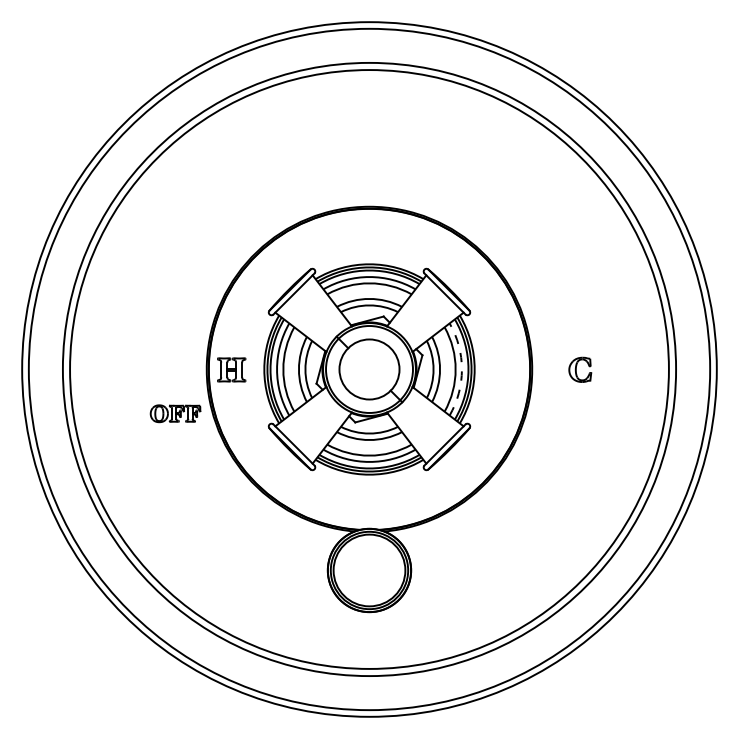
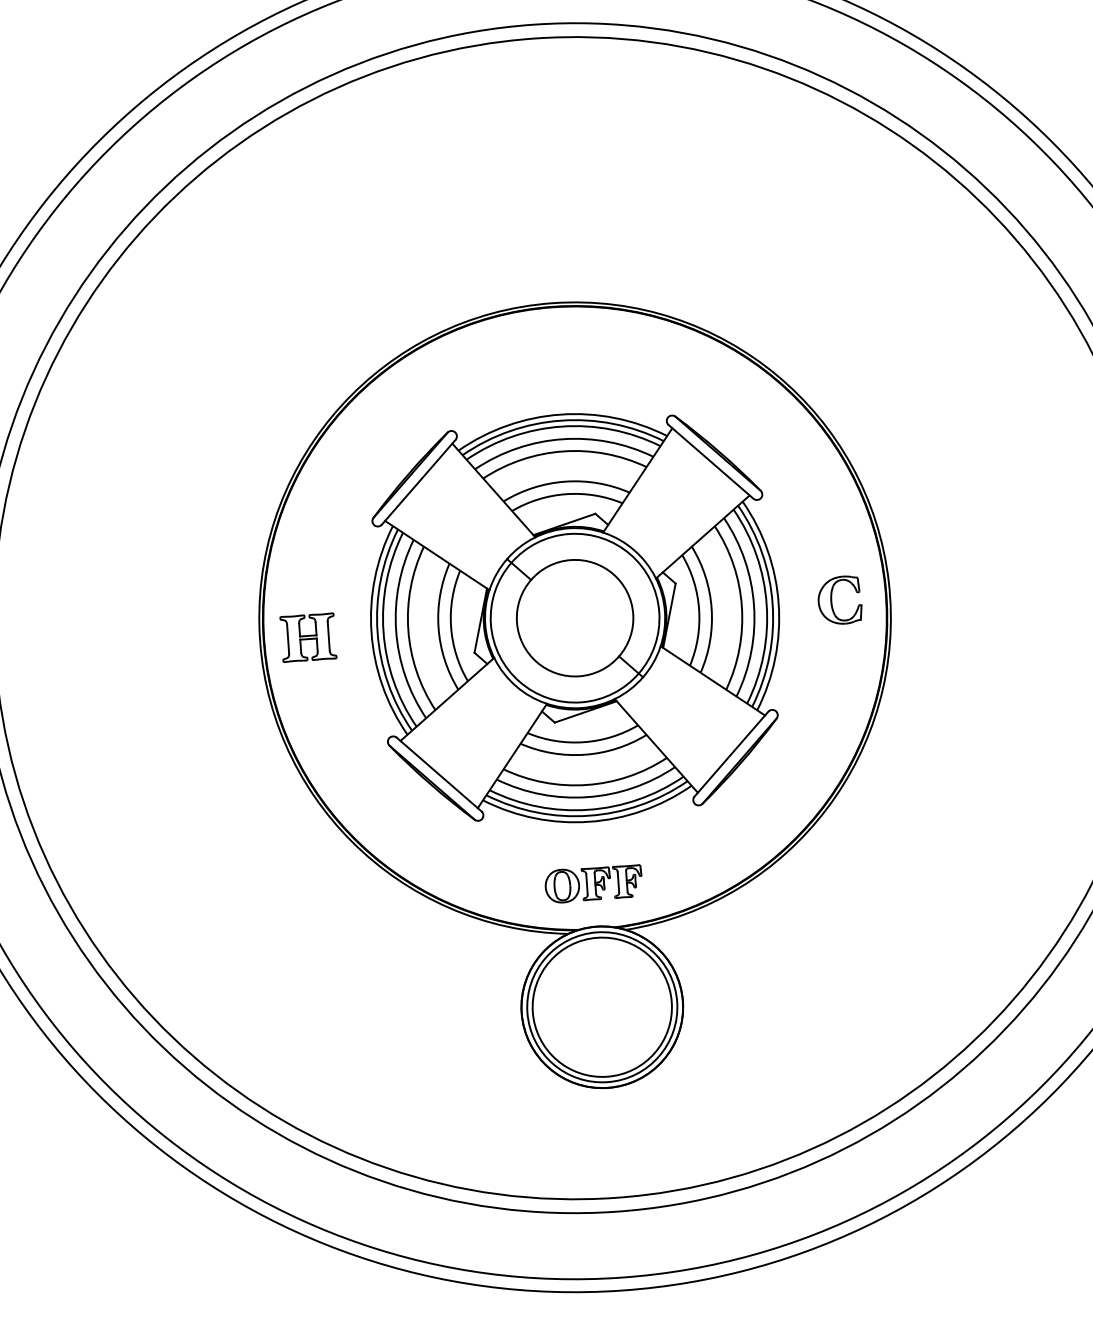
arc: (461, 369) -> (753, 605), dashed -> solid
part: (580, 369) -> (840, 599), moved
part: (175, 413) -> (593, 883), moved

